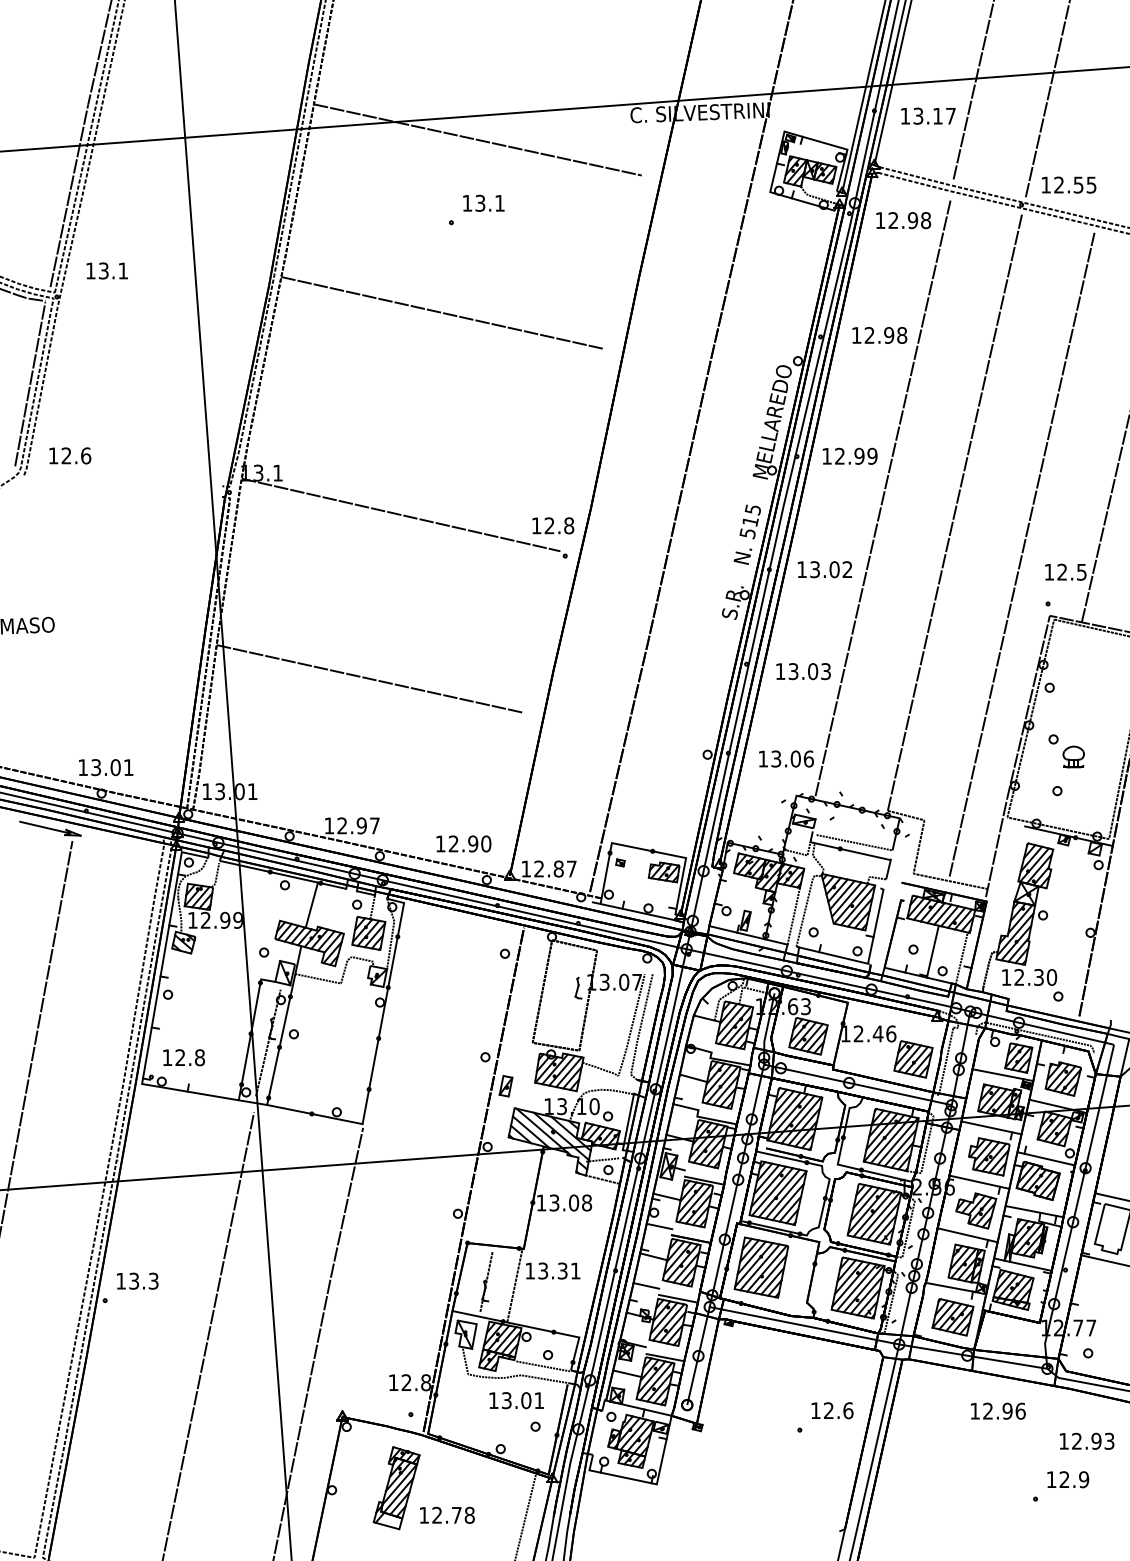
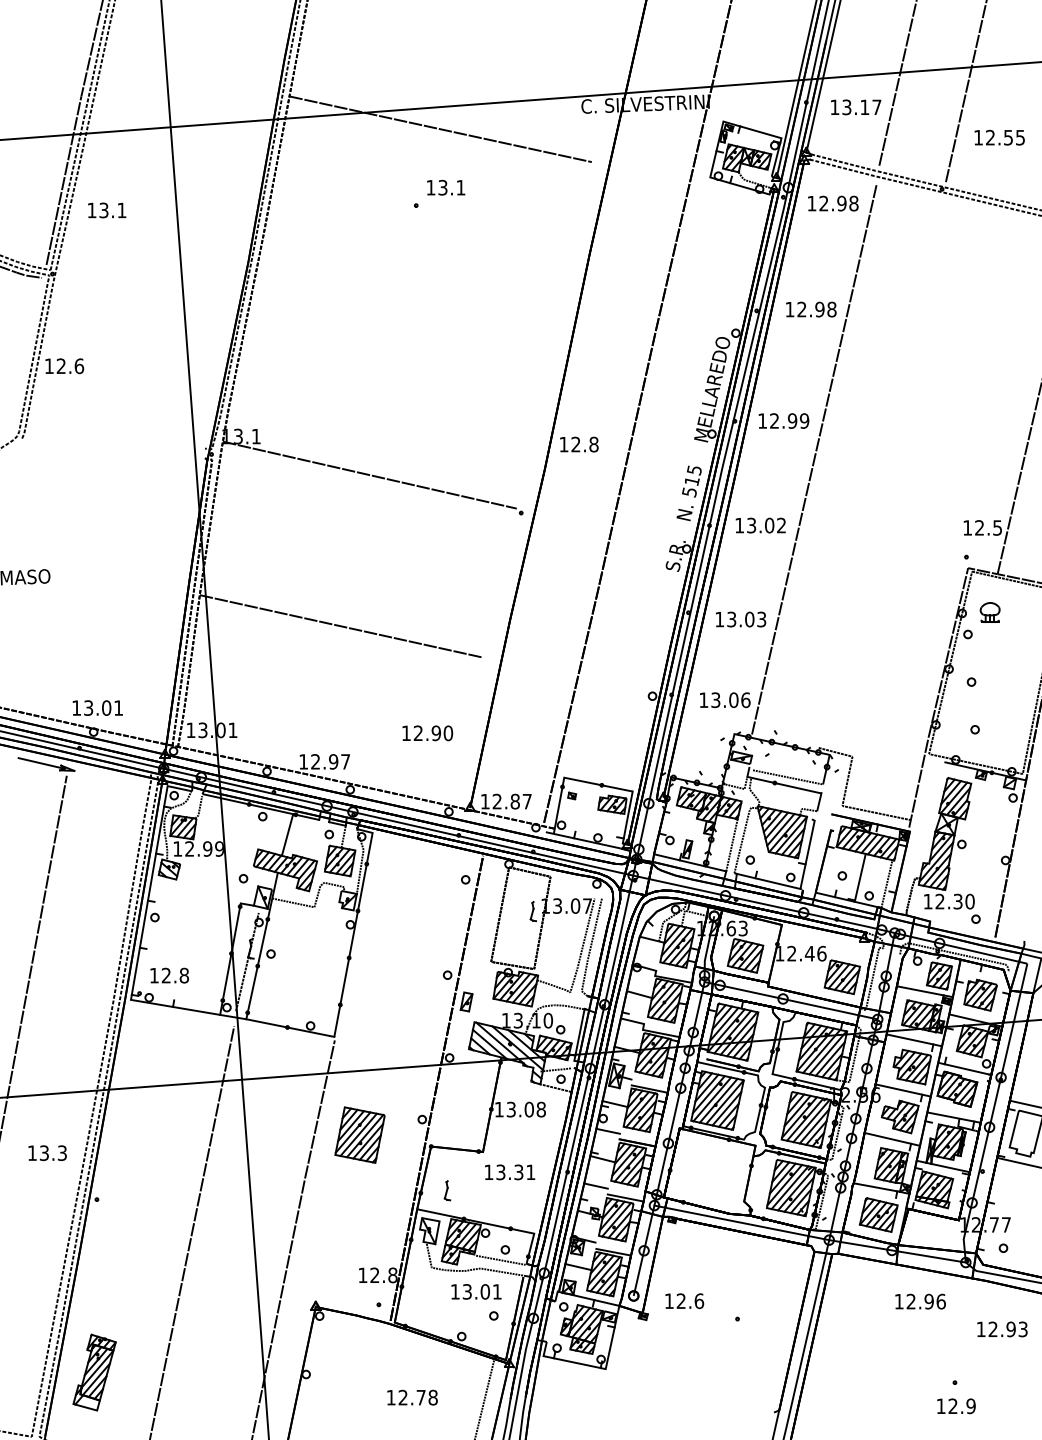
text: (1069, 184) -> (1000, 137), moved
text: (106, 270) -> (106, 210), moved
line: (442, 313) -> (408, 289), removed
line: (30, 384) -> (28, 354), removed
text: (70, 455) -> (64, 365), moved
line: (954, 511) -> (880, 471), removed
text: (553, 525) -> (579, 444), moved
line: (1021, 554) -> (941, 511), removed
part: (1073, 756) -> (989, 612), moved
text: (463, 843) -> (427, 732), moved
part: (761, 1267) -> (360, 1134), moved
text: (137, 1280) -> (47, 1152), moved
line: (486, 1281) -> (448, 1182), removed
line: (514, 1285) -> (474, 1185), removed
text: (832, 1410) -> (684, 1300), moved
text: (1068, 1479) -> (956, 1406), moved
part: (396, 1488) -> (94, 1372), moved

